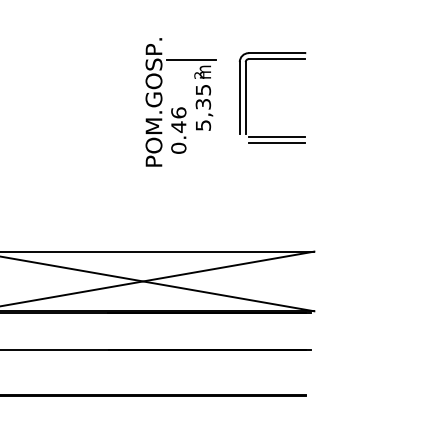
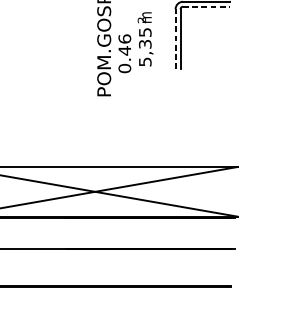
line: (277, 59) -> (207, 7), solid -> dashed
line: (190, 60) -> (134, 7), removed
line: (239, 97) -> (175, 38), solid -> dashed
text: (178, 130) -> (124, 53), moved
line: (276, 136) -> (206, 71), removed
line: (276, 142) -> (206, 76), removed

